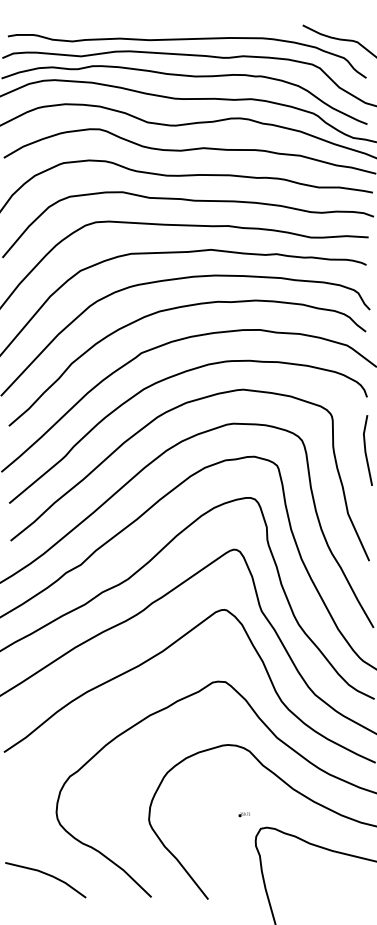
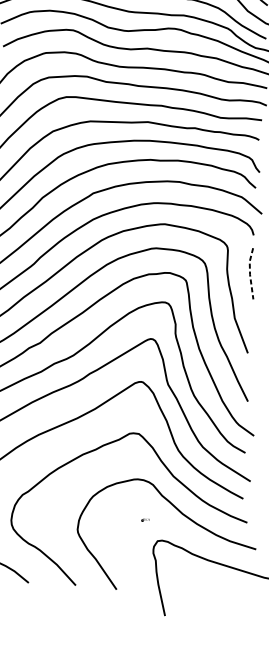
line: (365, 450) -> (250, 273), solid -> dashed
part: (243, 814) -> (145, 519), moved

